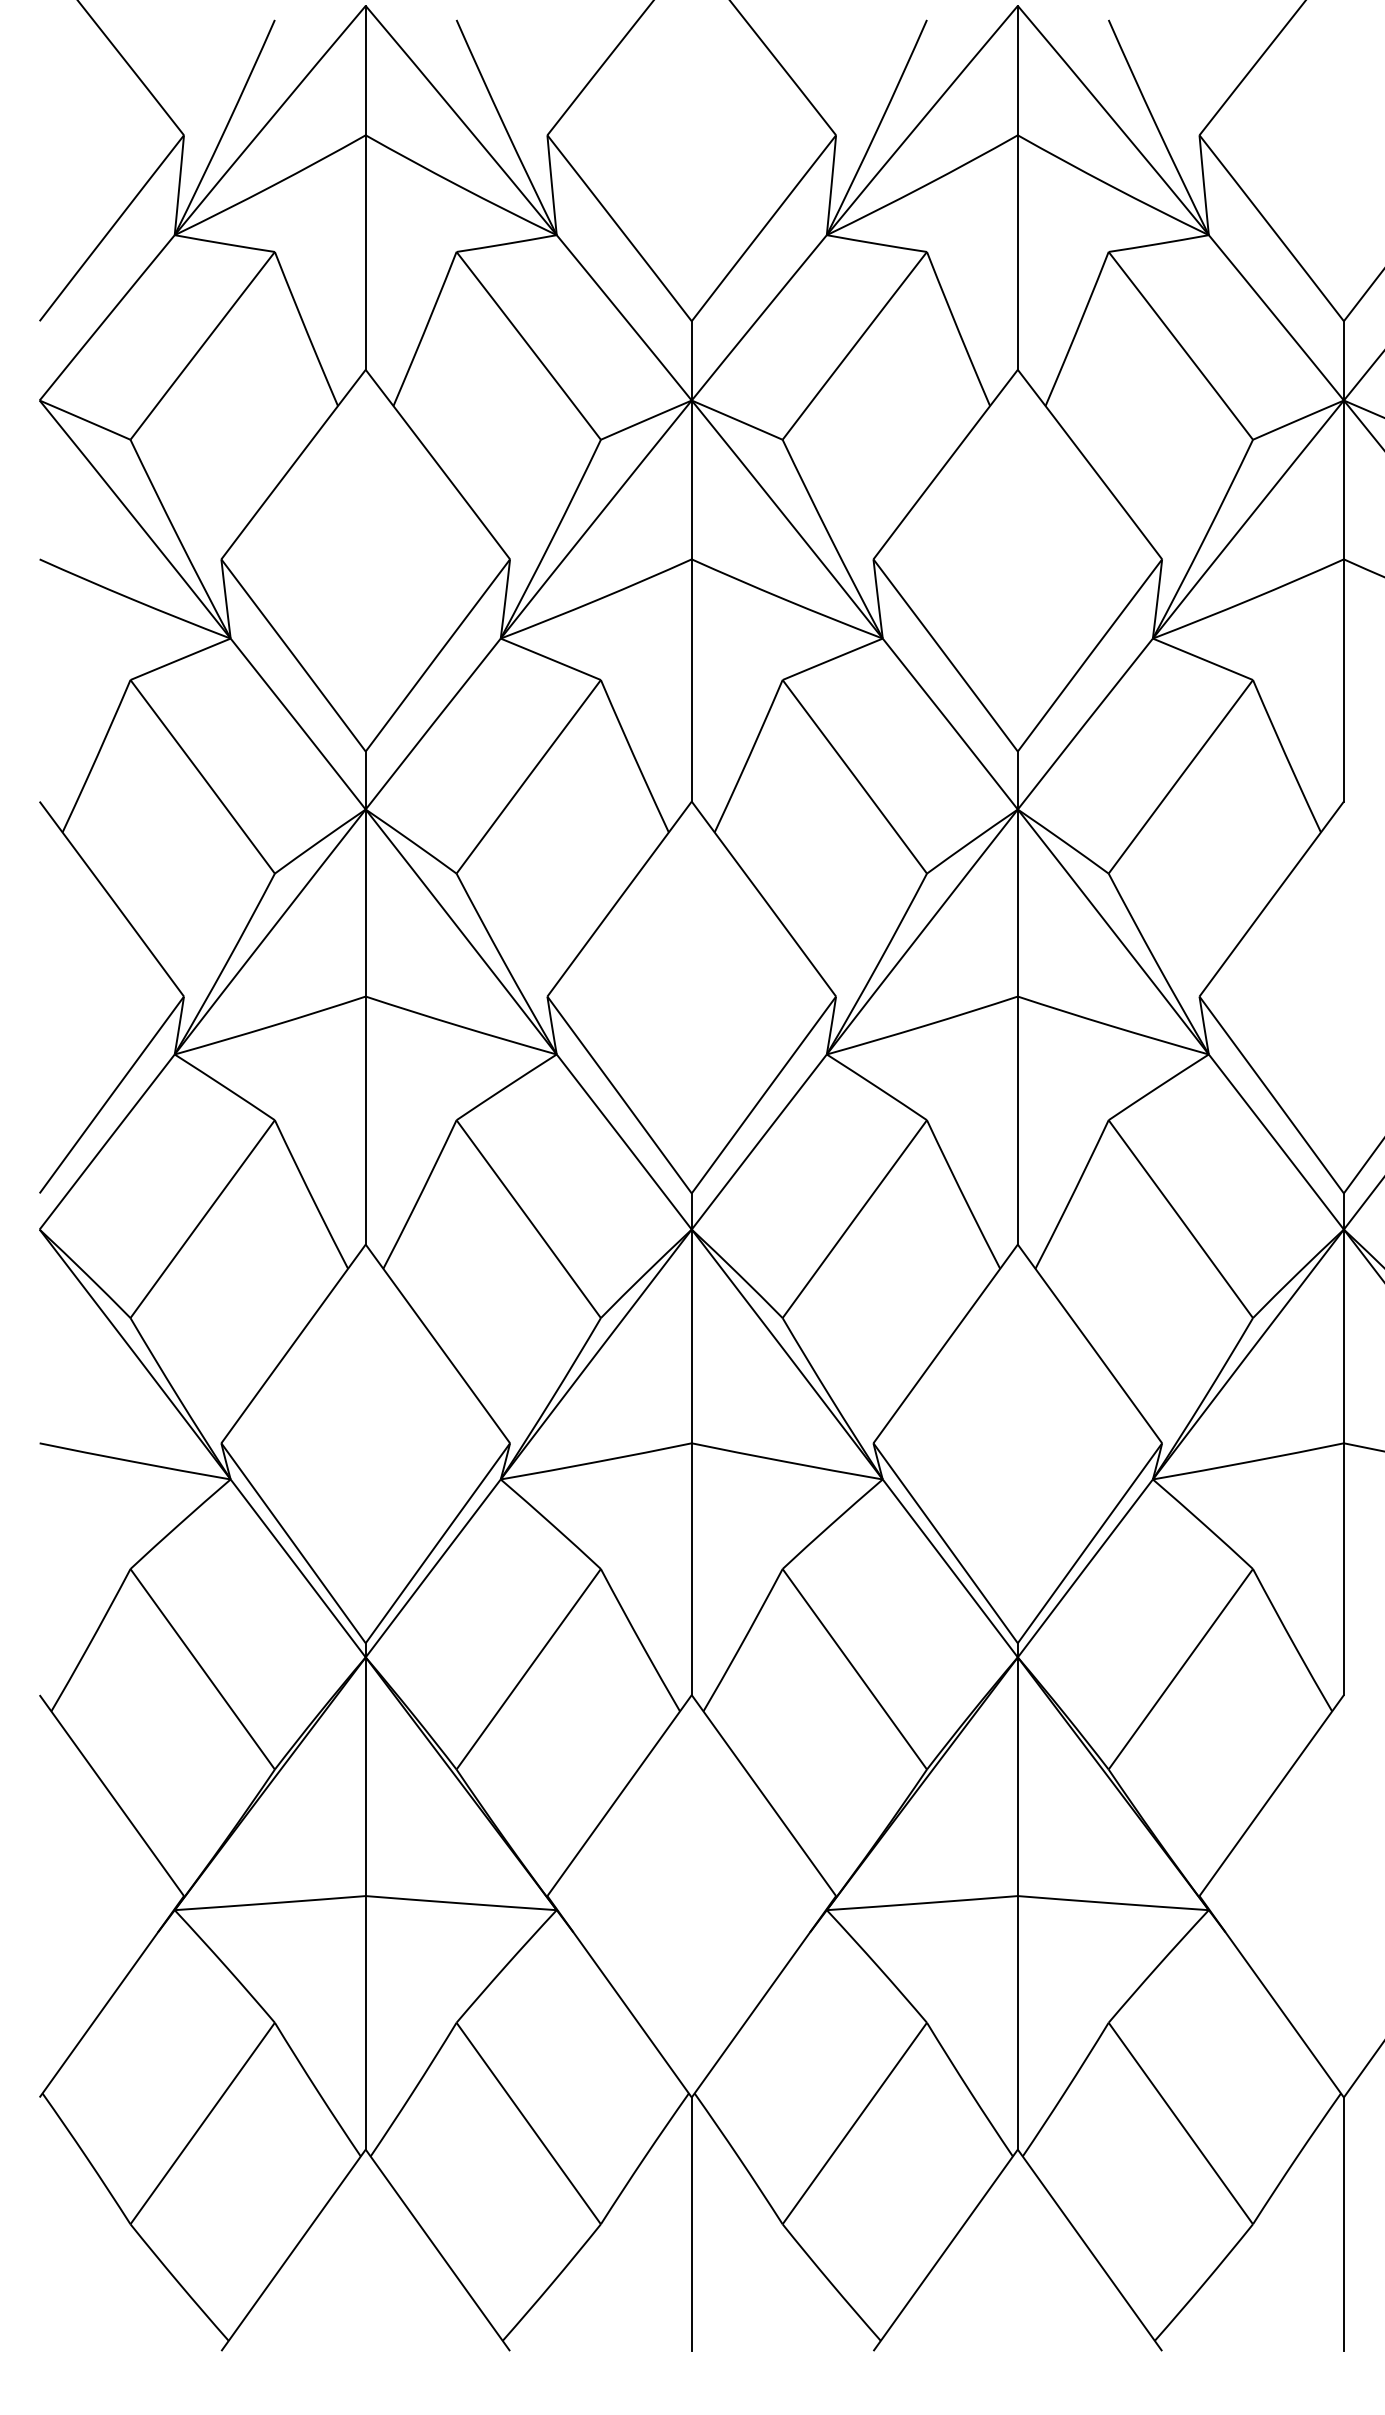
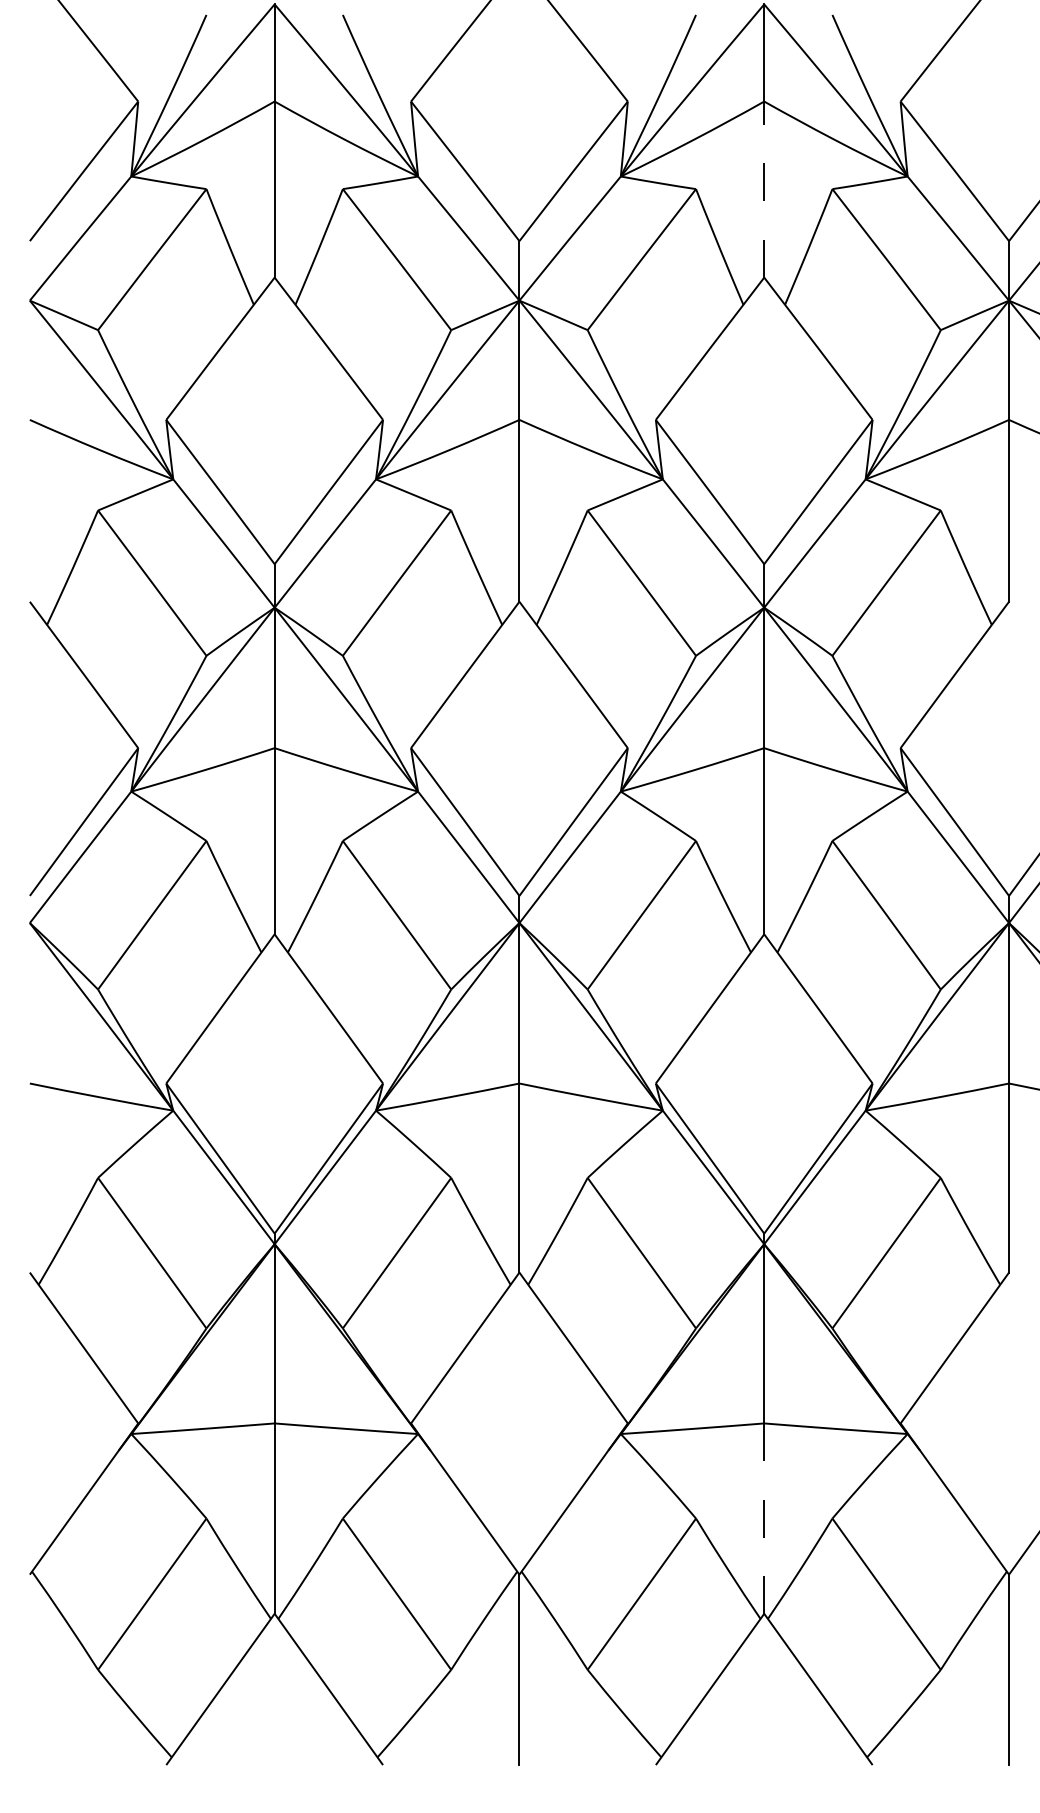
line: (1018, 252) -> (764, 189), solid -> dashed
line: (1018, 2022) -> (764, 1518), solid -> dashed

